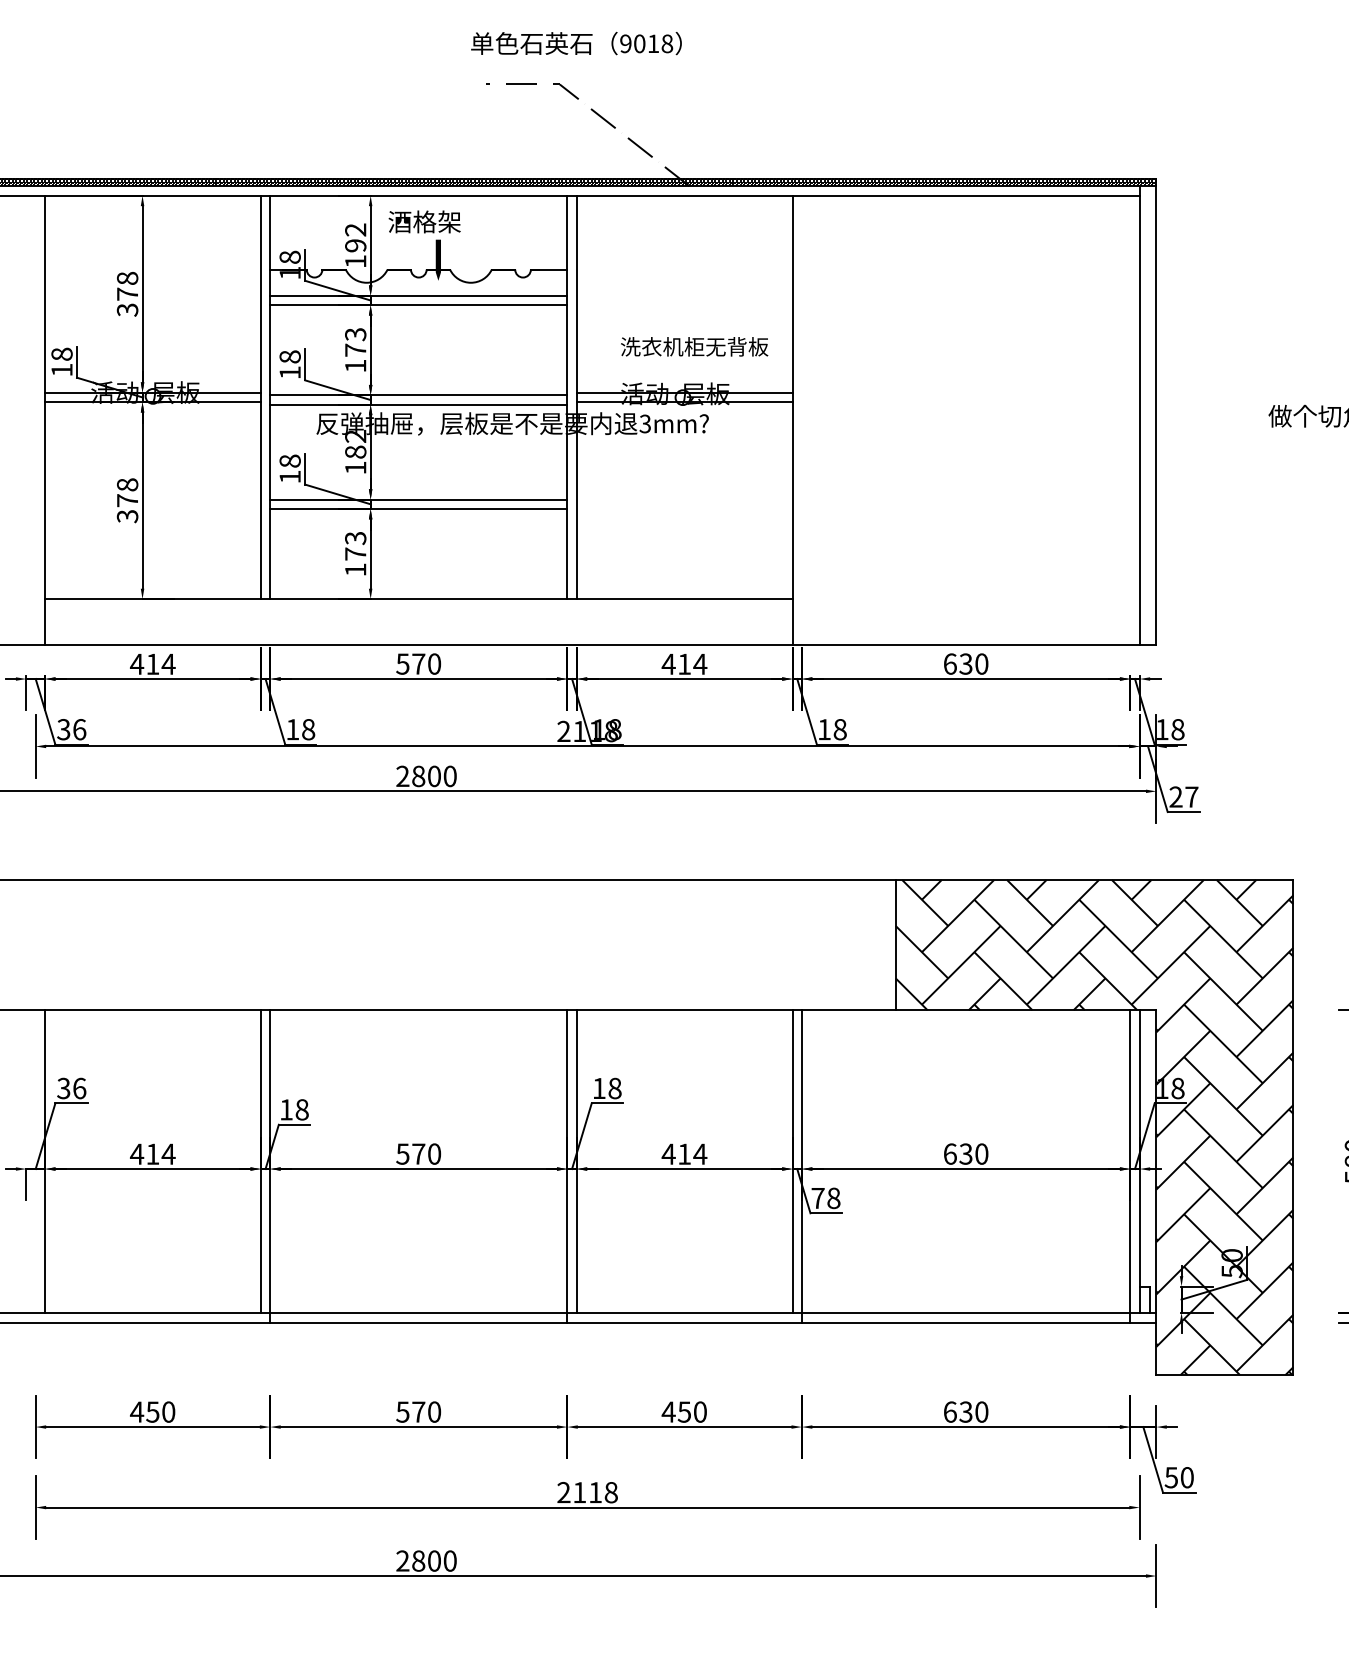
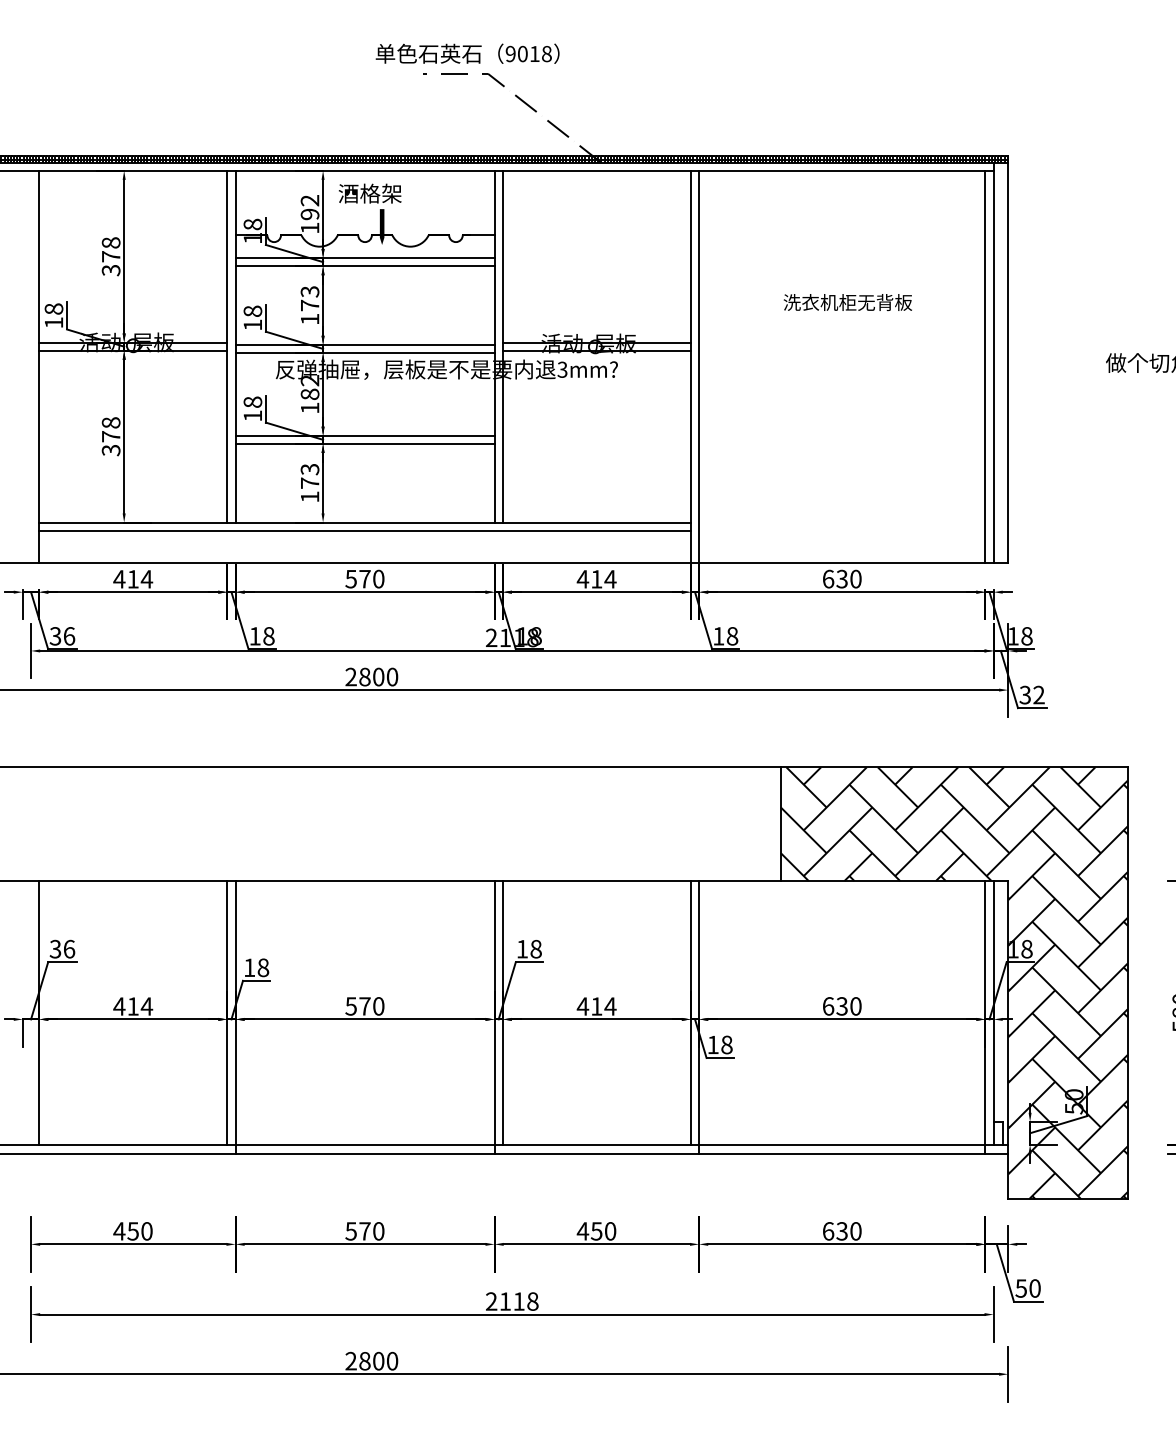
text: (576, 43) -> (467, 53), moved
text: (694, 346) -> (847, 302), moved
line: (801, 420) -> (698, 366), added
line: (1130, 420) -> (985, 366), added
line: (418, 608) -> (364, 530), added
text: (1183, 796) -> (1031, 694), 27 -> 32
text: (817, 1198) -> (712, 1045), 78 -> 18

